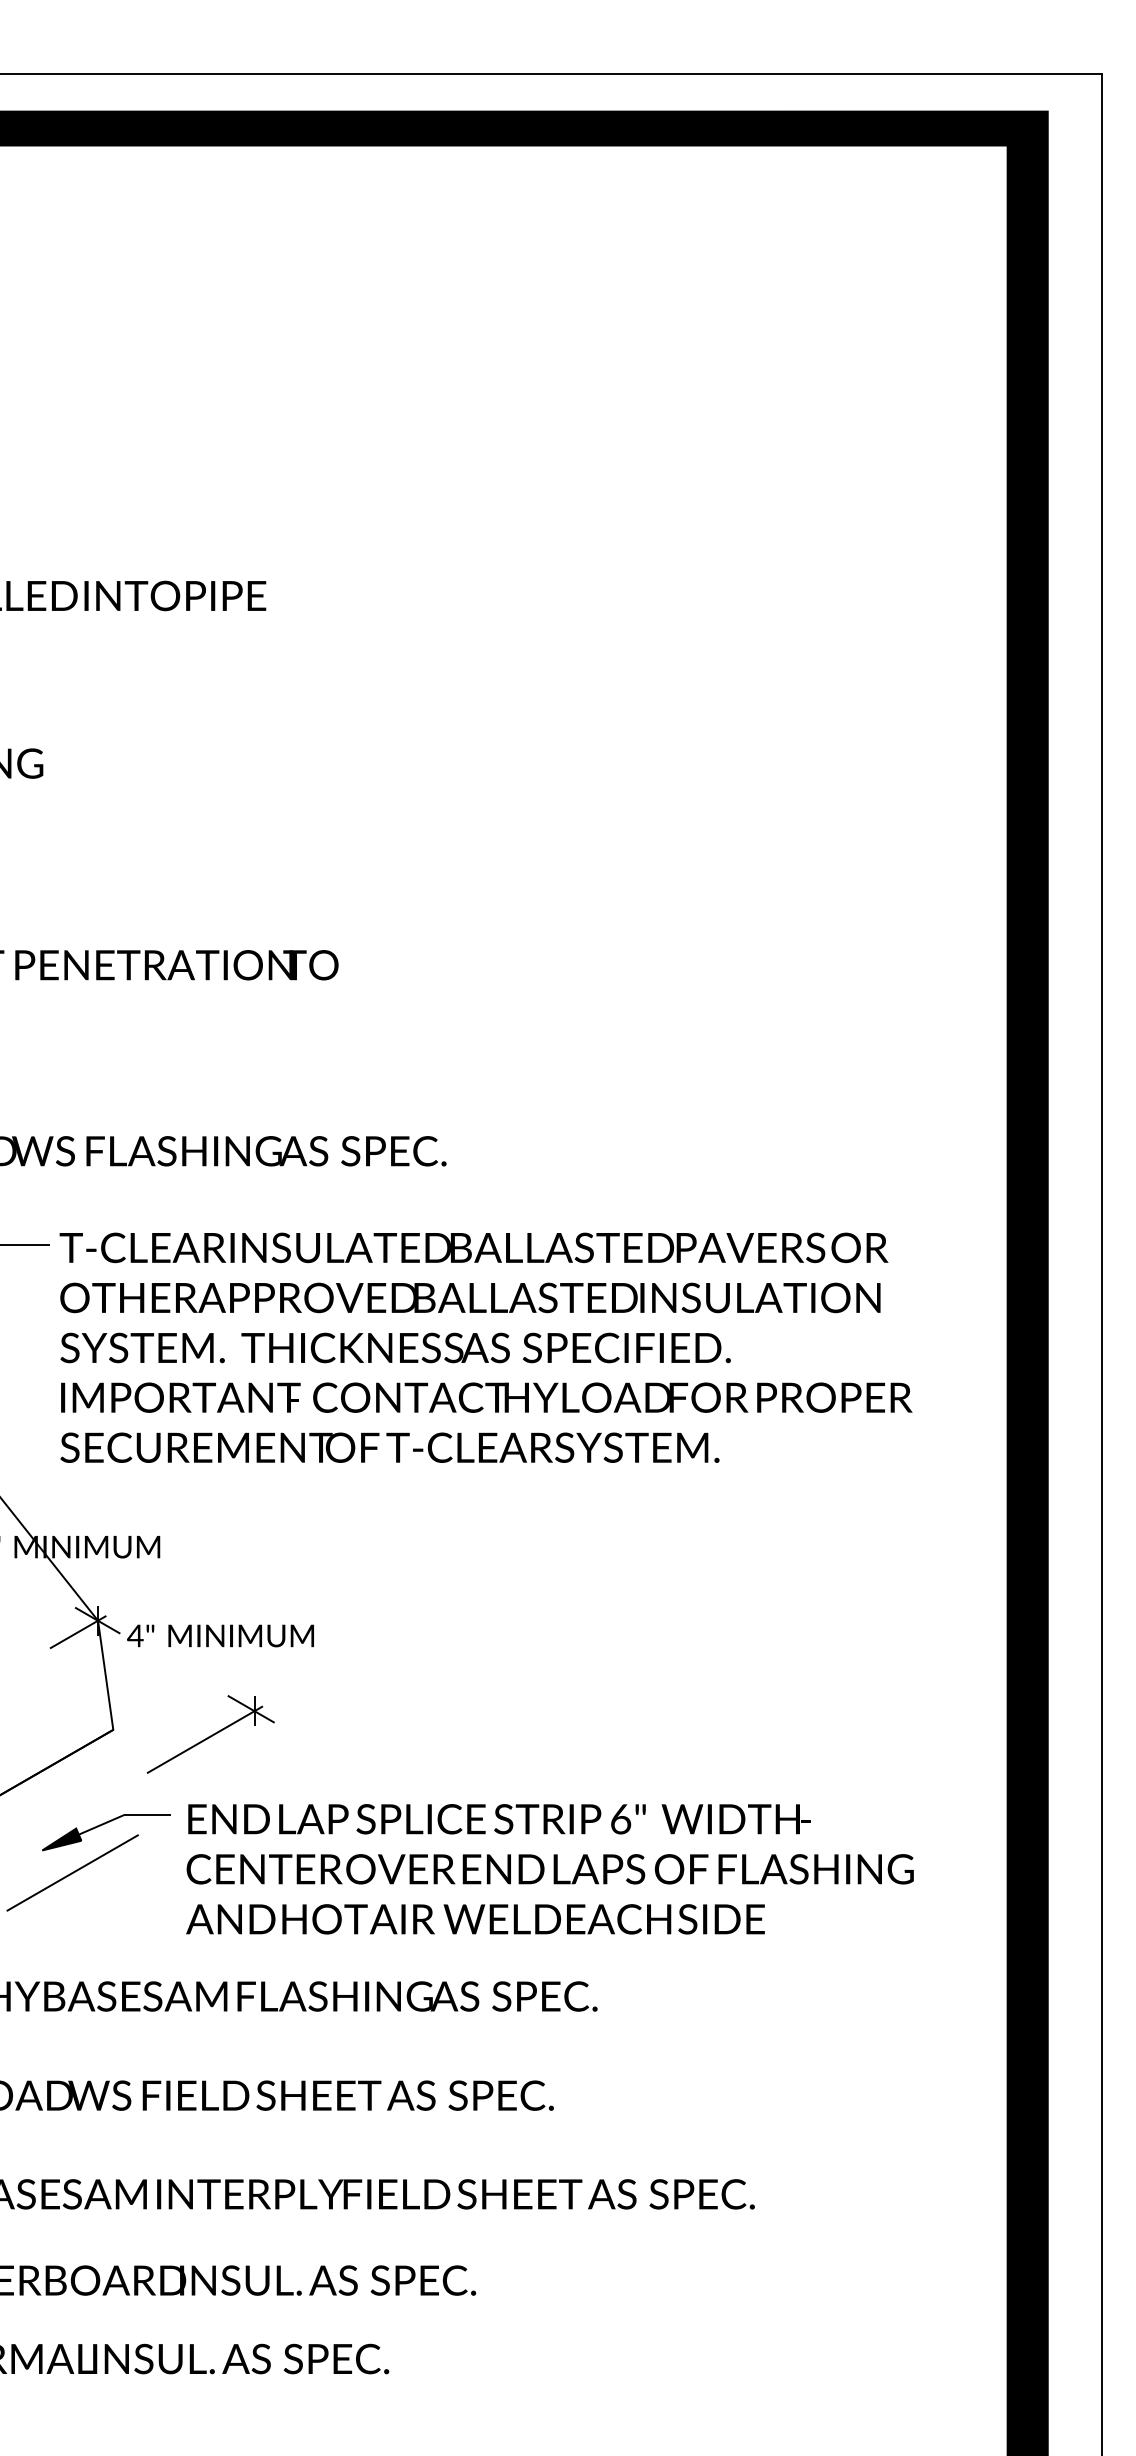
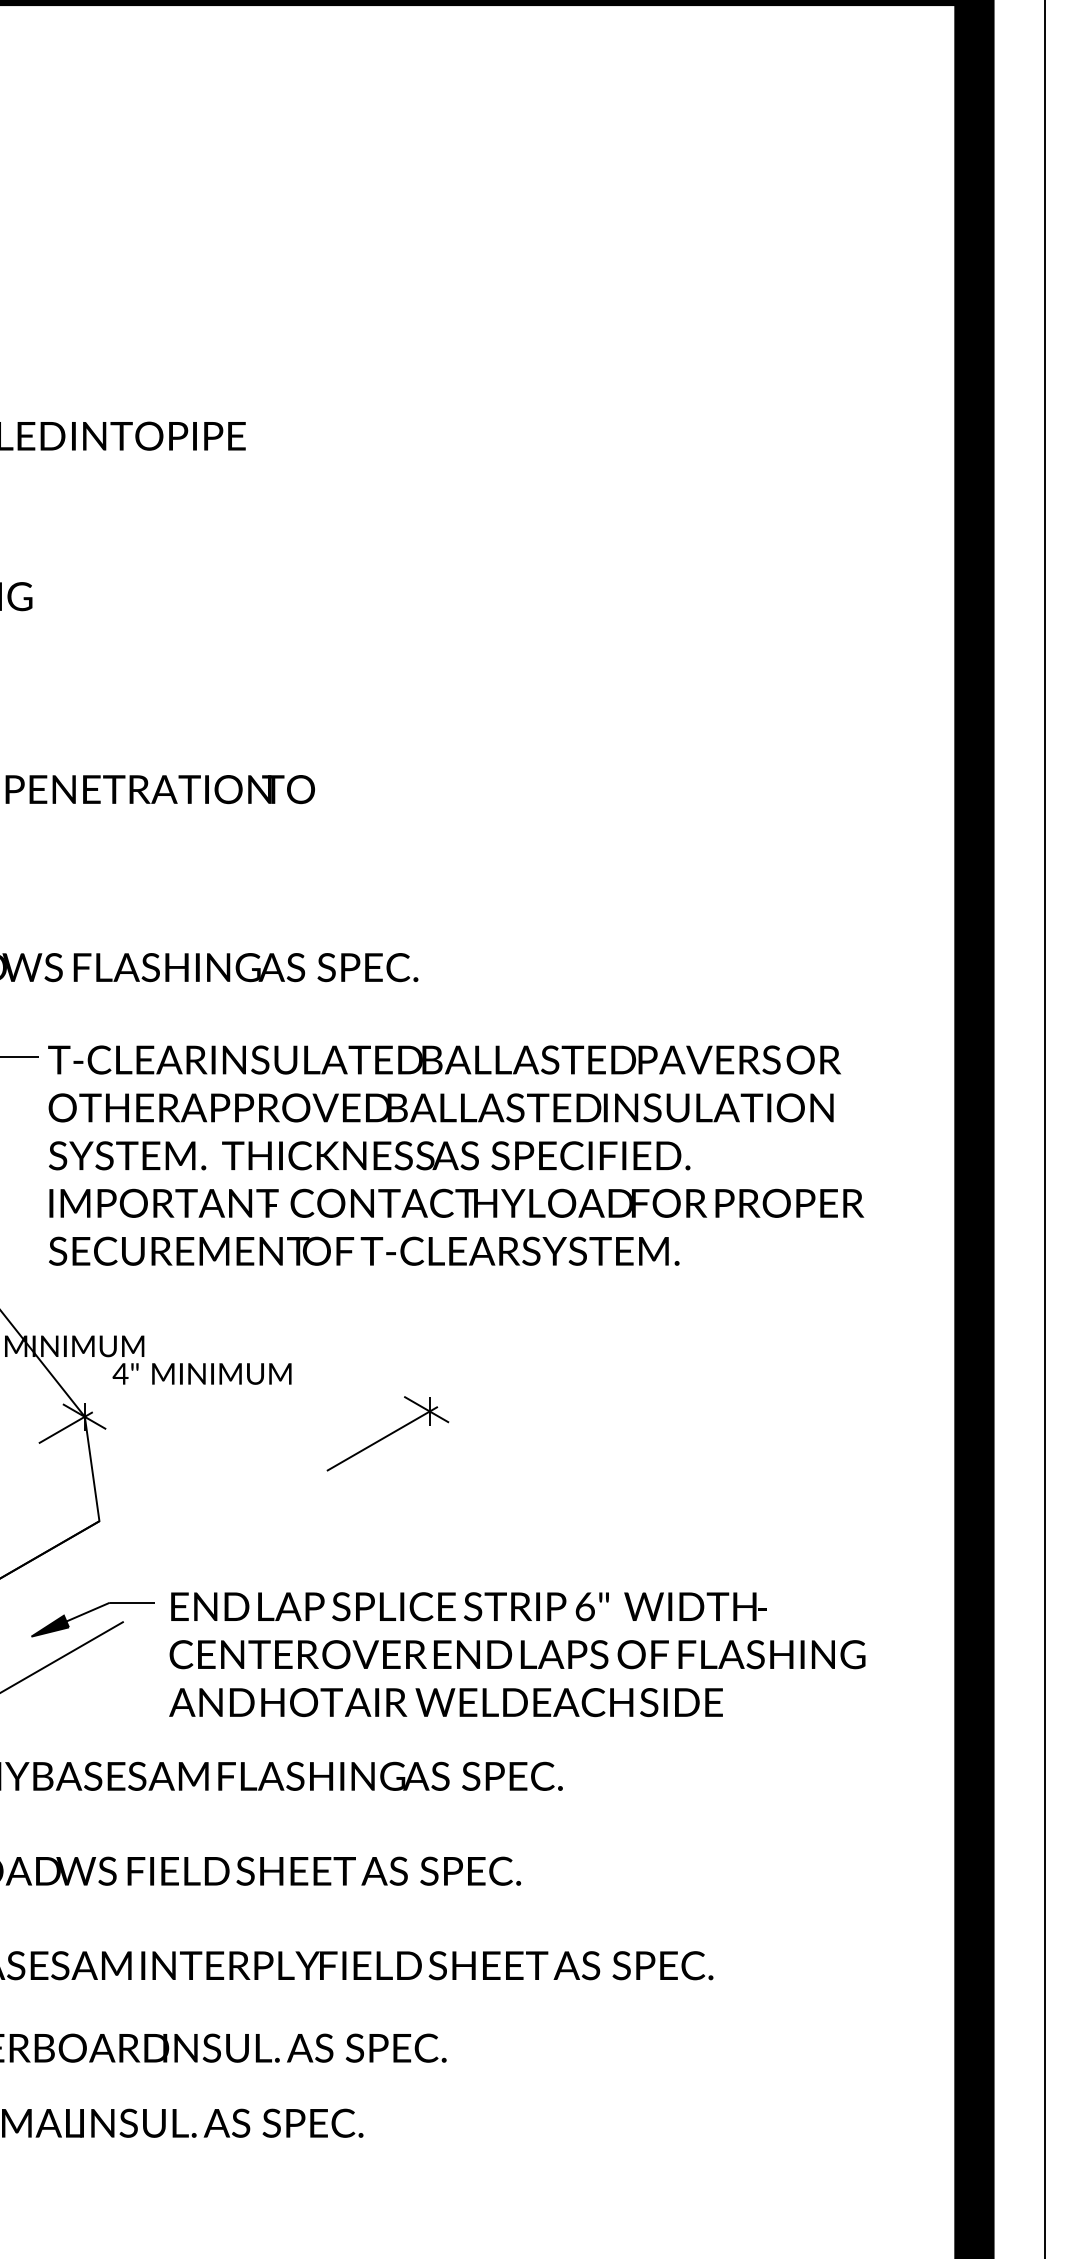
text: (220, 1635) -> (202, 1373), moved
part: (210, 1734) -> (387, 1433), moved

